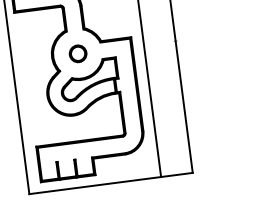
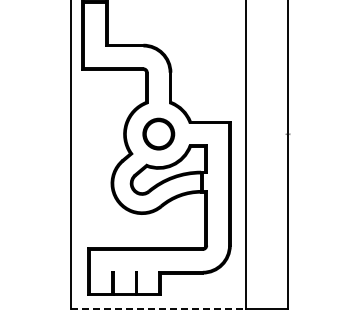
part: (77, 54) -> (158, 134), size x1.4
line: (95, 185) -> (159, 308), solid -> dashed

